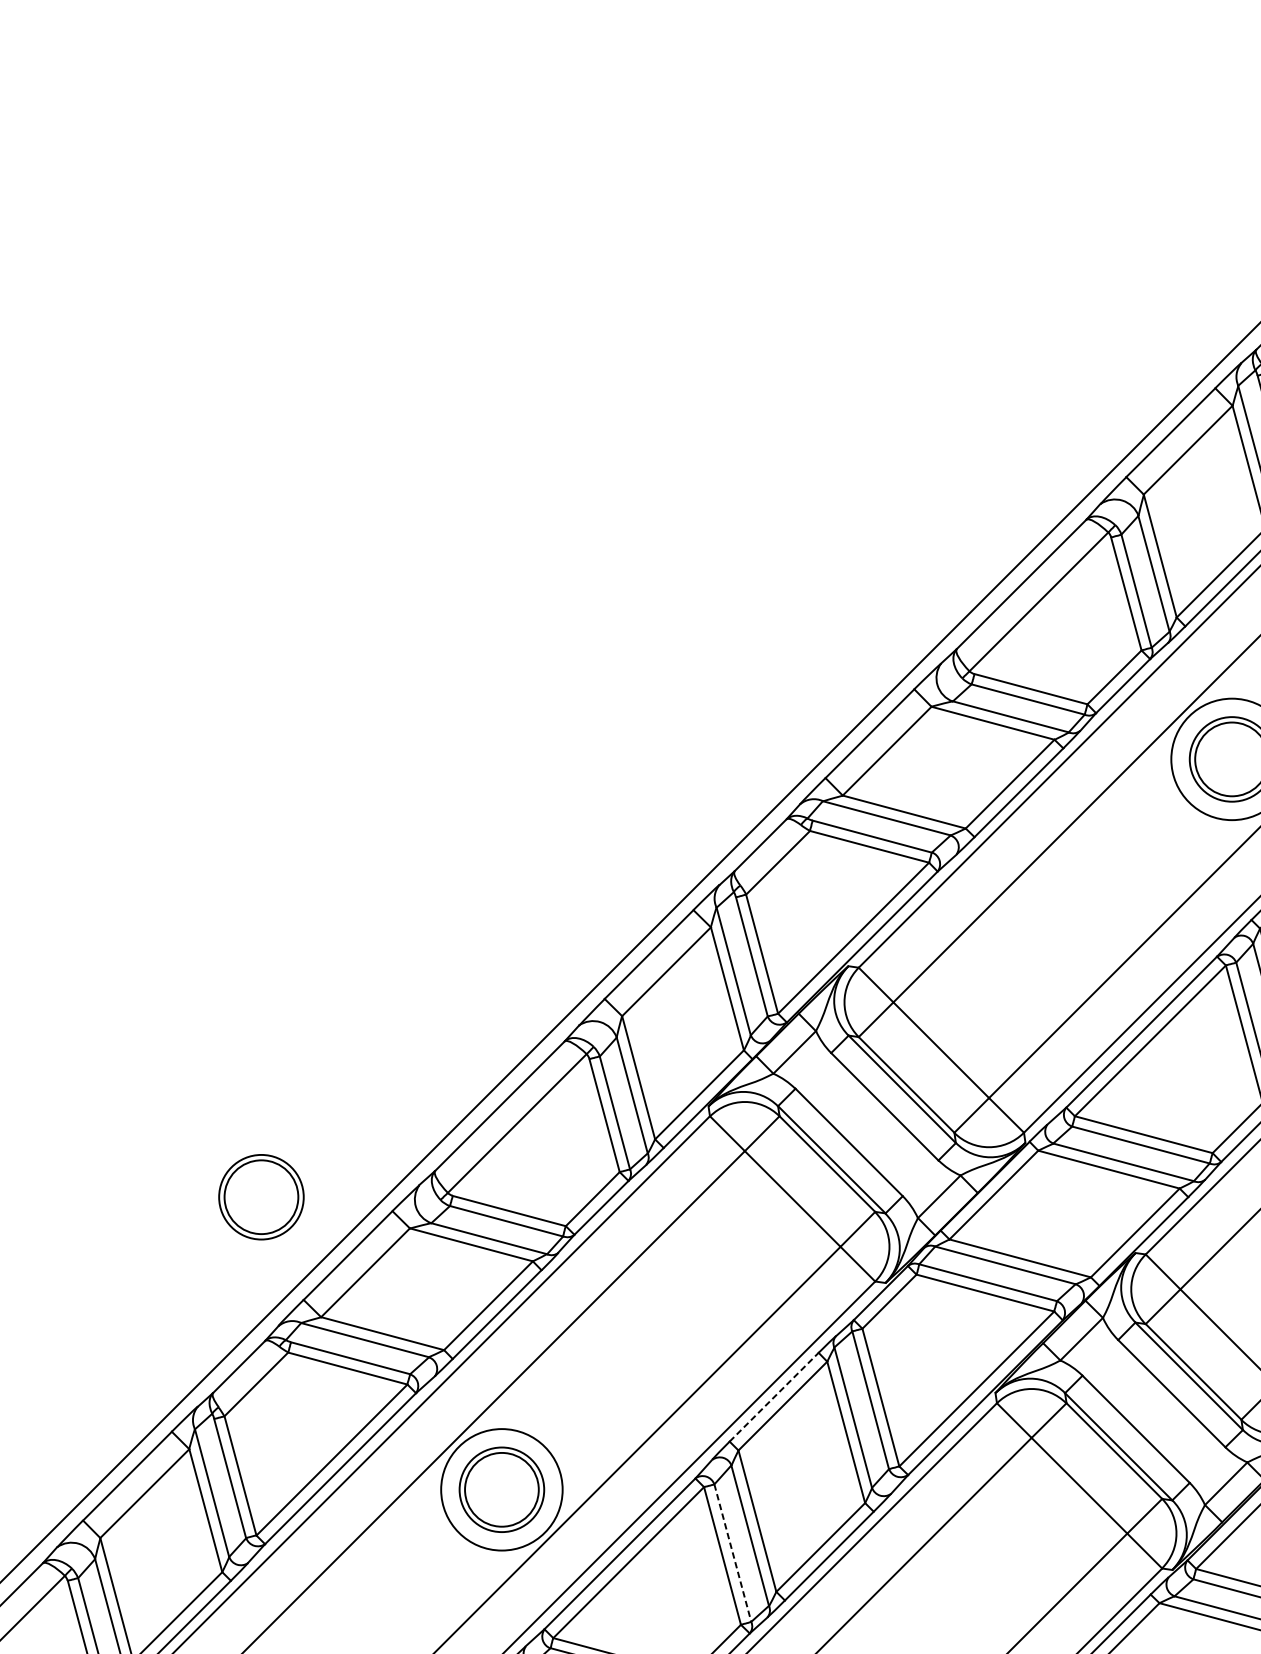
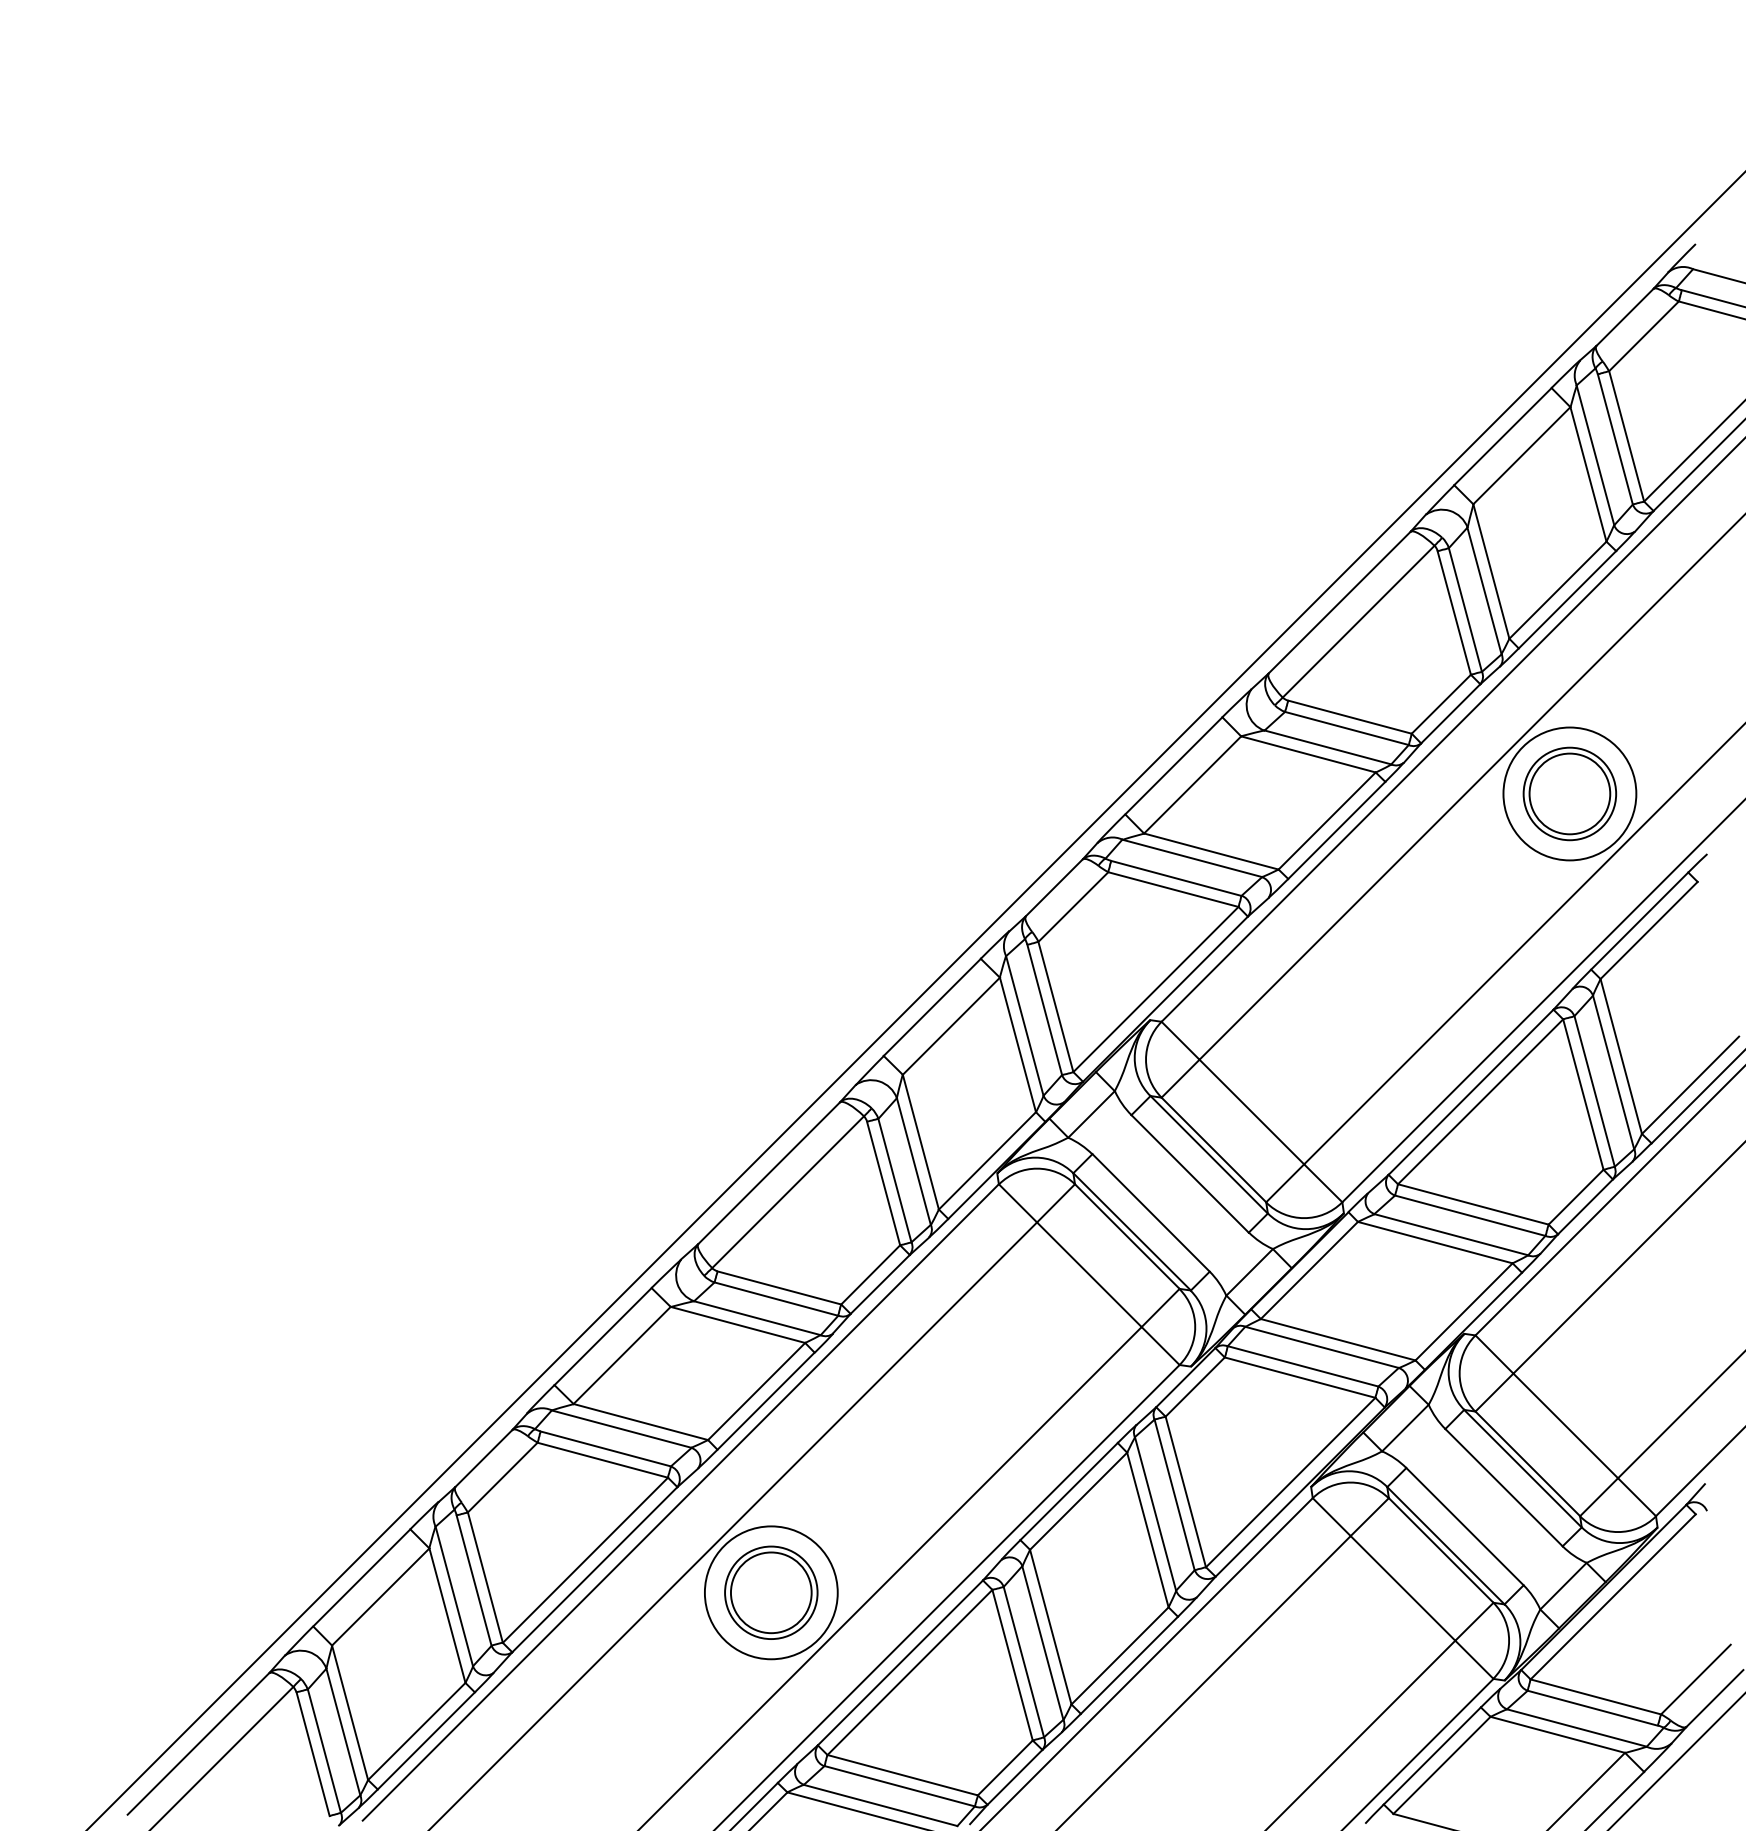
part: (261, 1196) -> (508, 1272), removed
line: (774, 1397) -> (1069, 1491), dashed -> solid
line: (732, 1553) -> (1023, 1662), dashed -> solid

